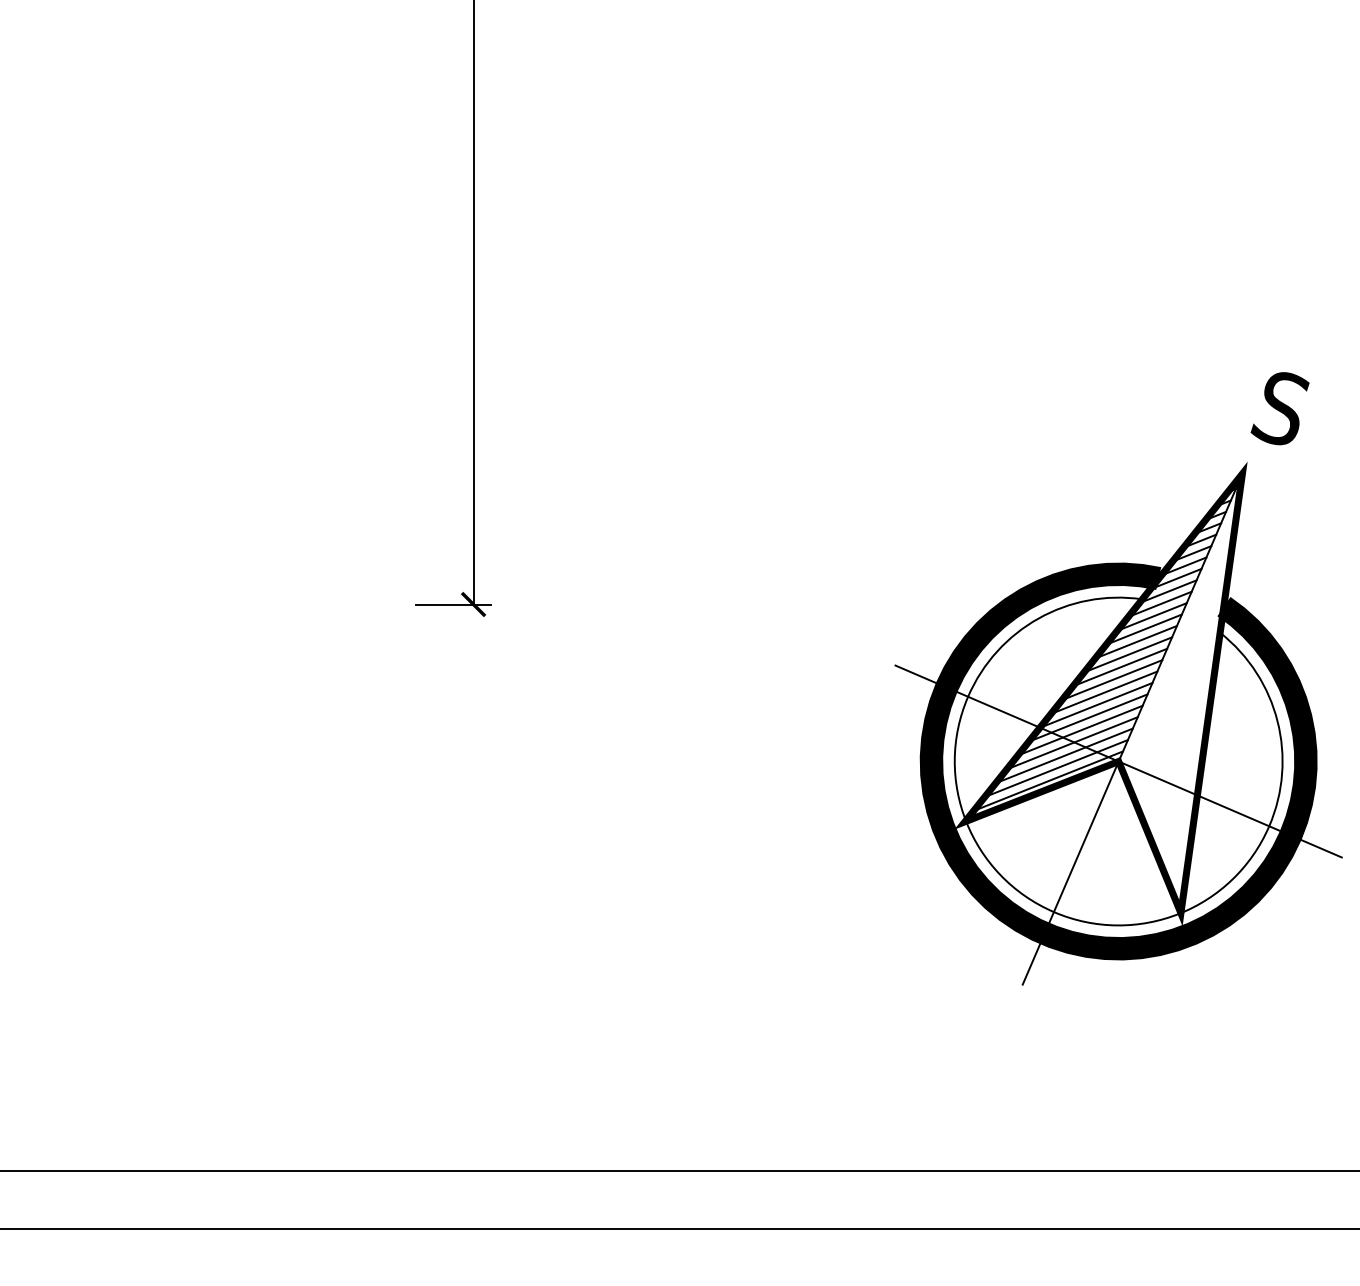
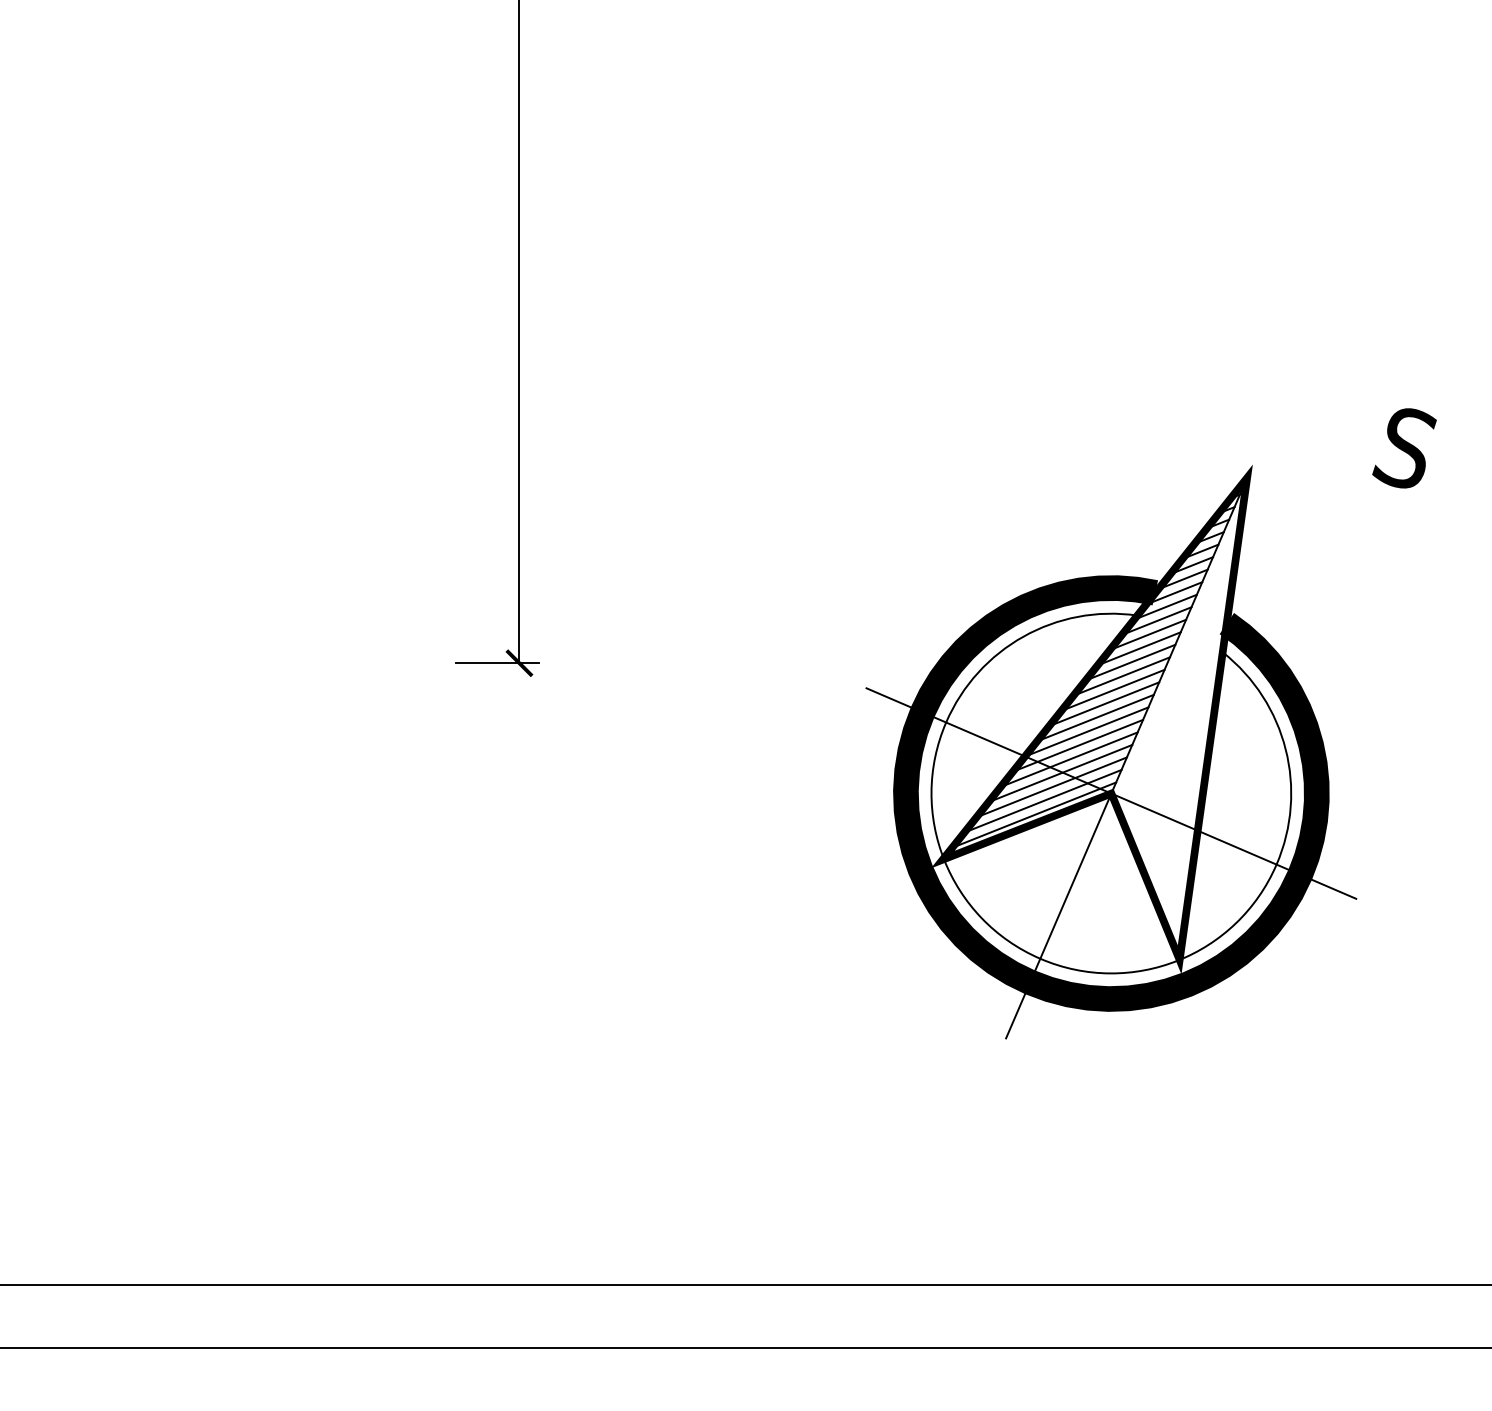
part: (1118, 724) -> (1111, 752), moved

